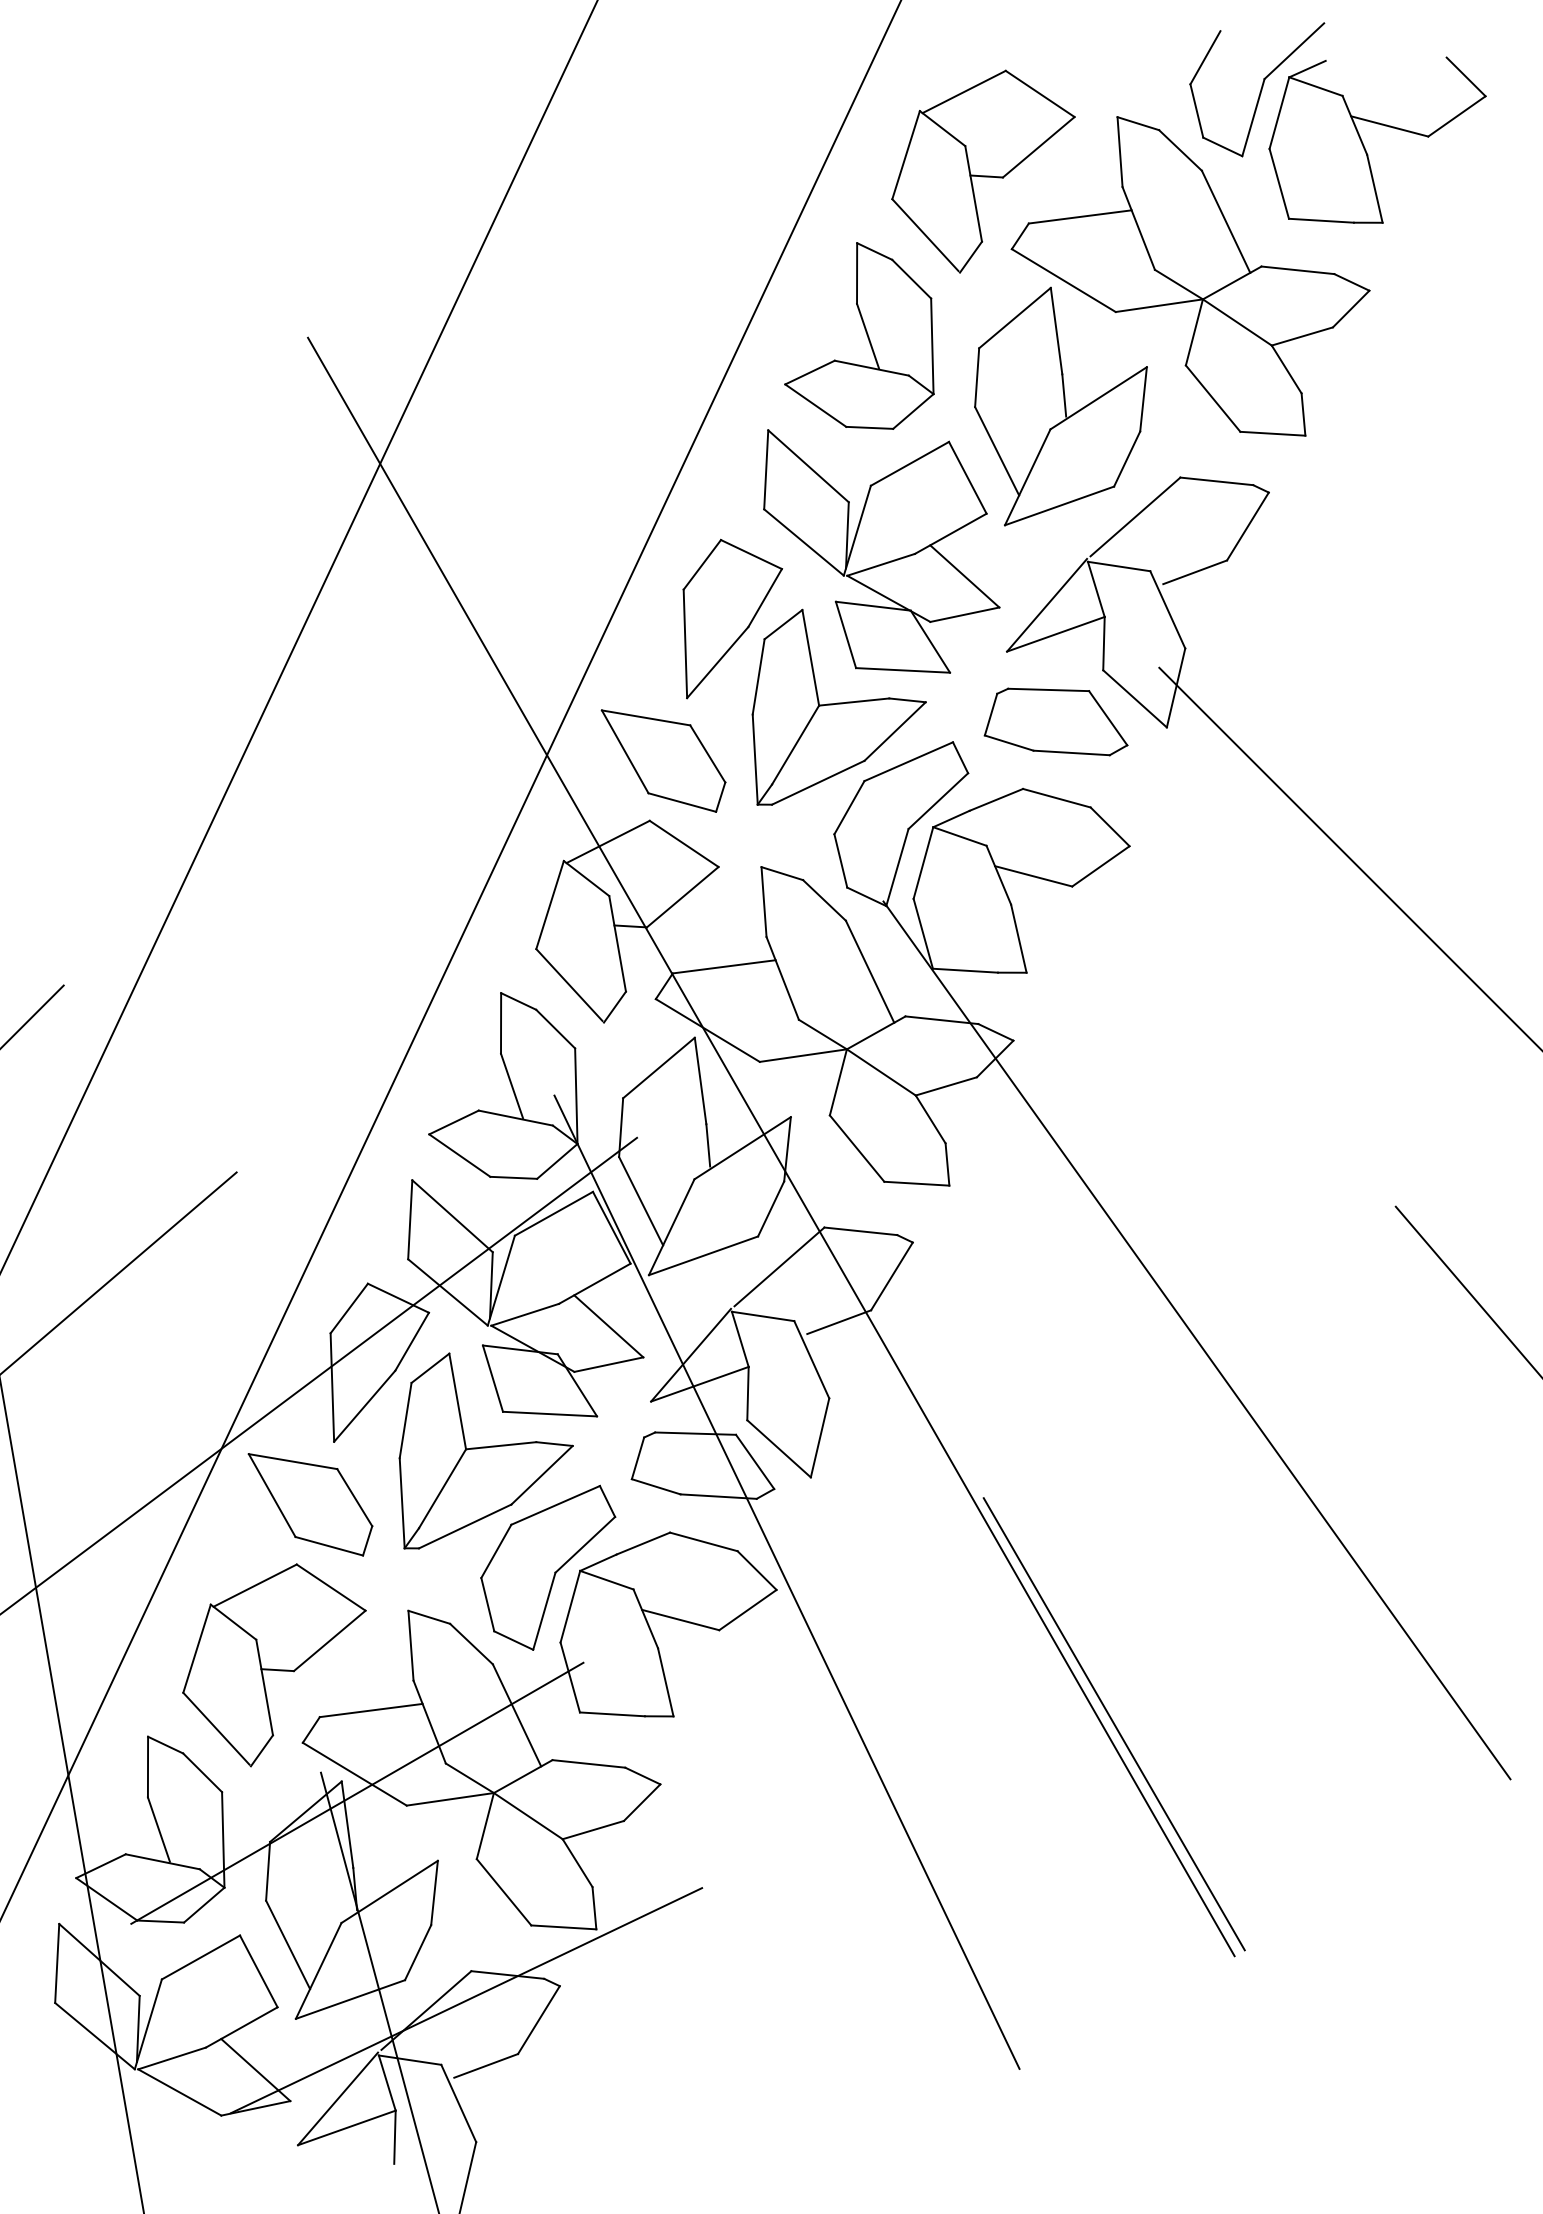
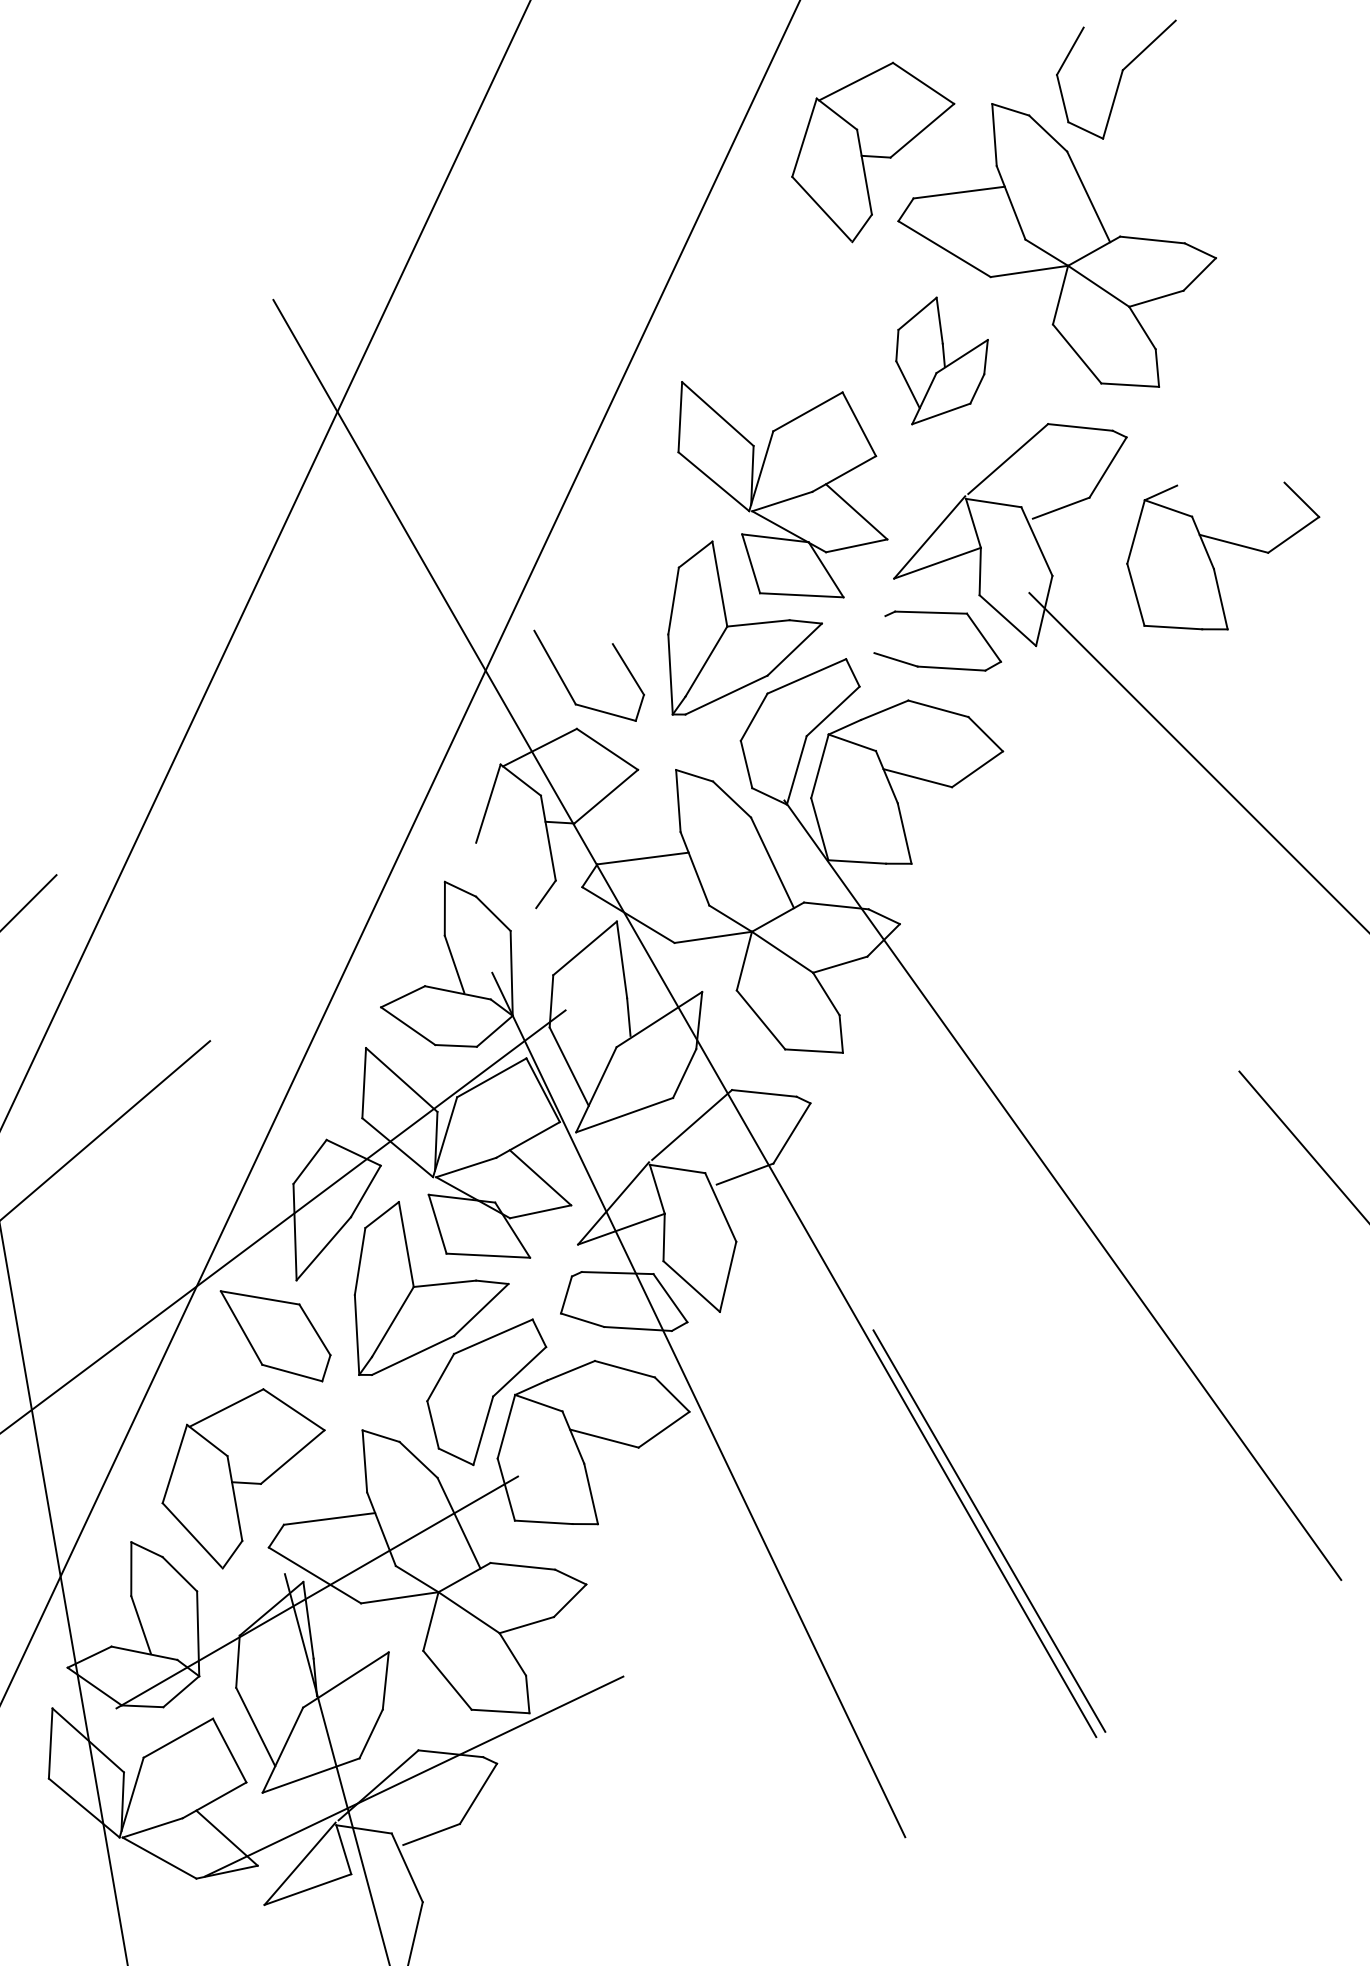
part: (1364, 145) -> (1211, 560), moved
part: (865, 332) -> (768, 295), removed
part: (1060, 406) -> (941, 360), size x0.6
part: (732, 618) -> (650, 549), removed
line: (990, 714) -> (879, 634), removed
line: (645, 717) -> (573, 637), removed
line: (569, 984) -> (505, 874), removed
line: (394, 2136) -> (350, 1897), removed

